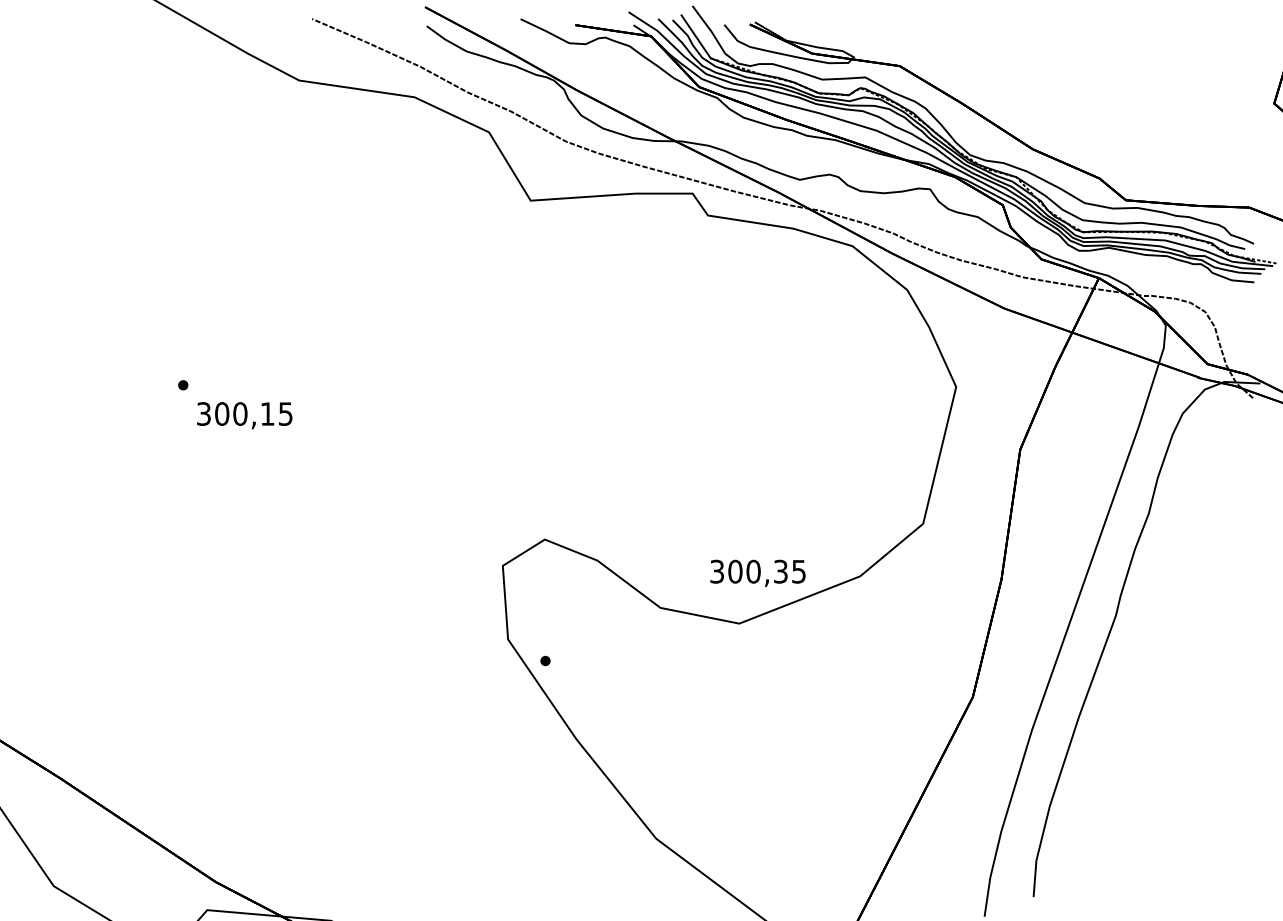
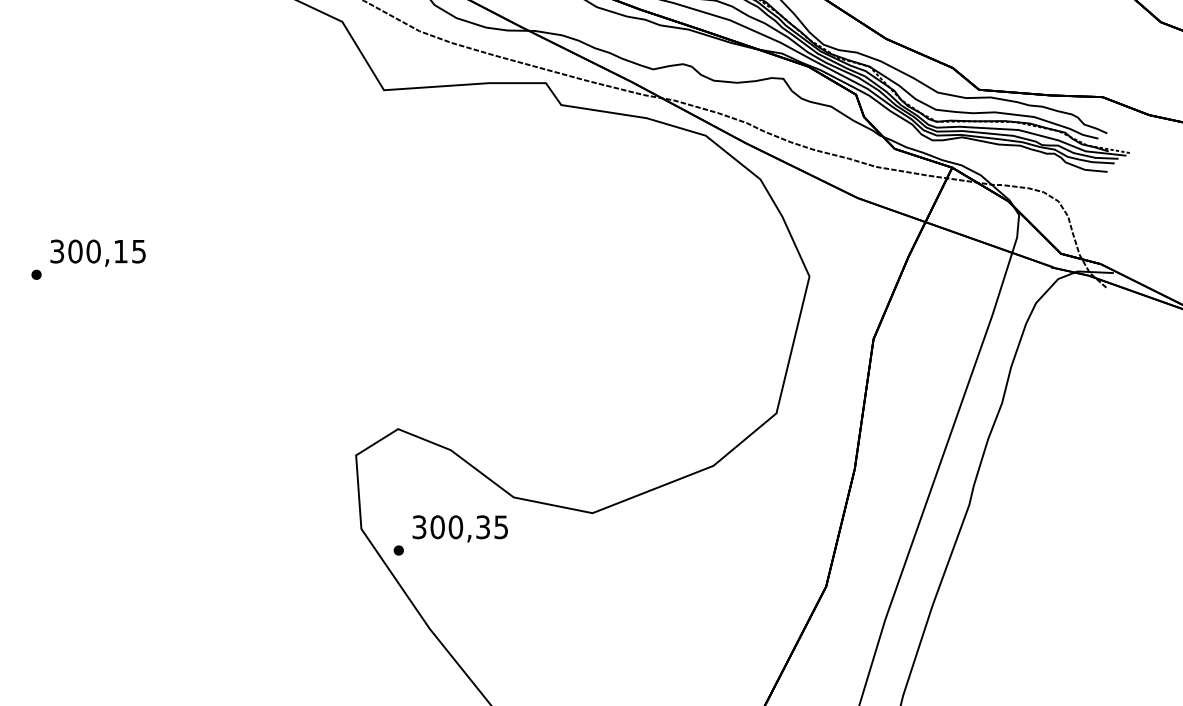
text: (244, 415) -> (97, 253), moved
text: (757, 572) -> (459, 528), moved

